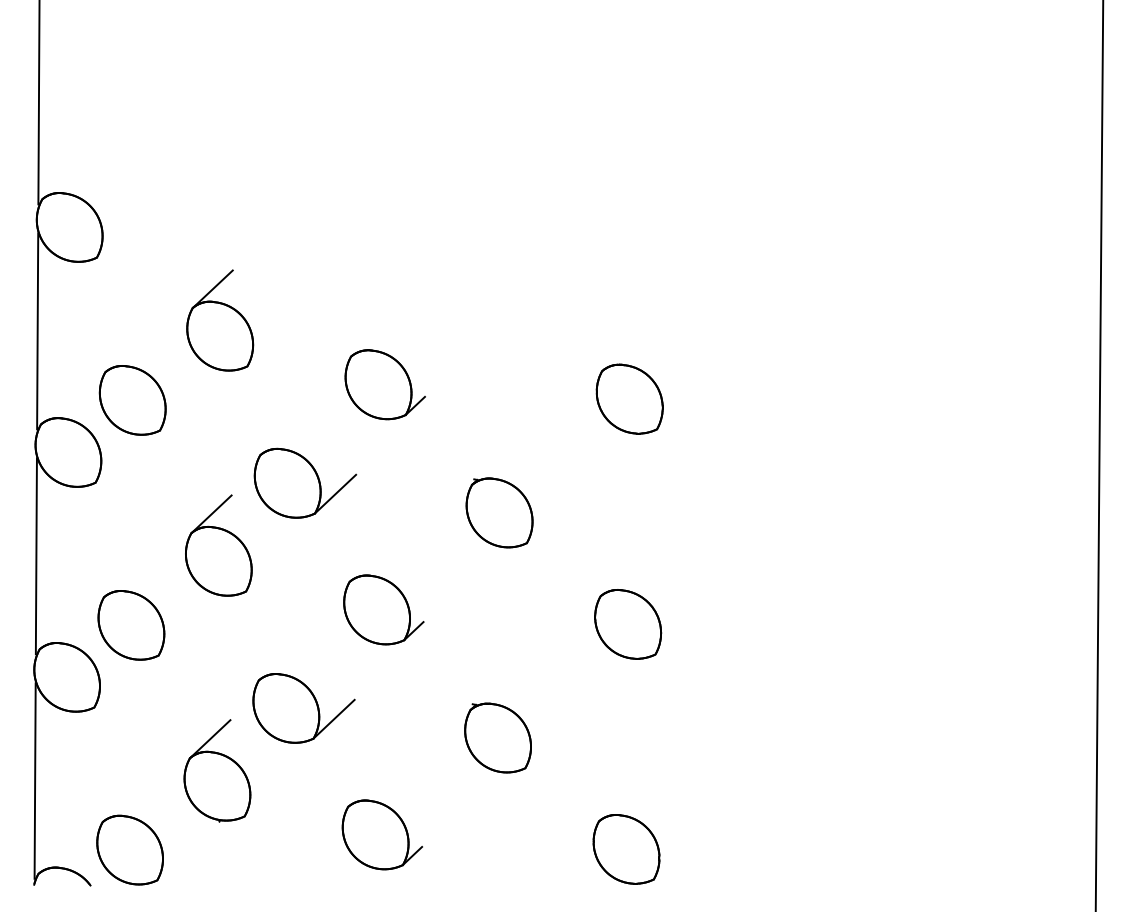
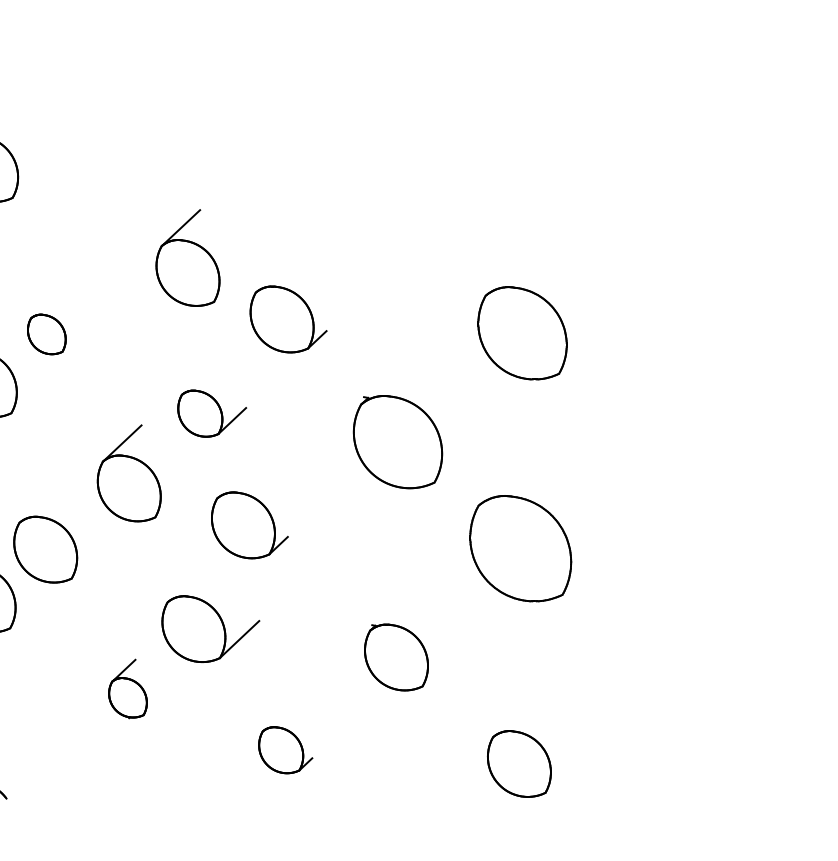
part: (220, 320) -> (188, 258), moved
part: (629, 398) -> (522, 332), size x1.4
part: (132, 400) -> (46, 334), size x0.6
part: (305, 482) -> (212, 413), size x0.7
part: (499, 512) -> (397, 441), size x1.4
part: (383, 609) -> (249, 524), moved
part: (628, 624) -> (521, 548), size x1.6
part: (217, 770) -> (128, 688), size x0.6
part: (381, 834) -> (284, 749), size x0.7
part: (129, 849) -> (43, 764), removed

